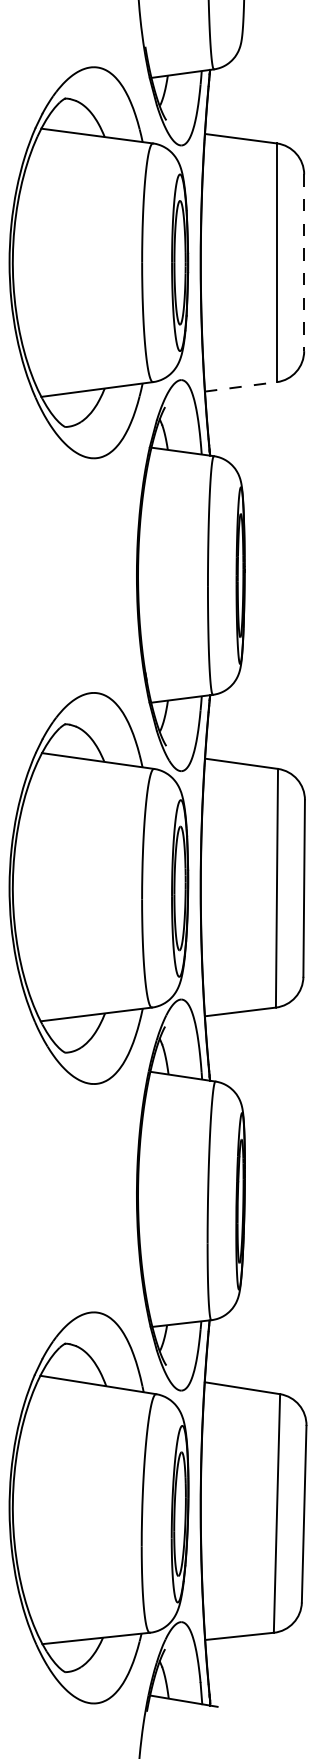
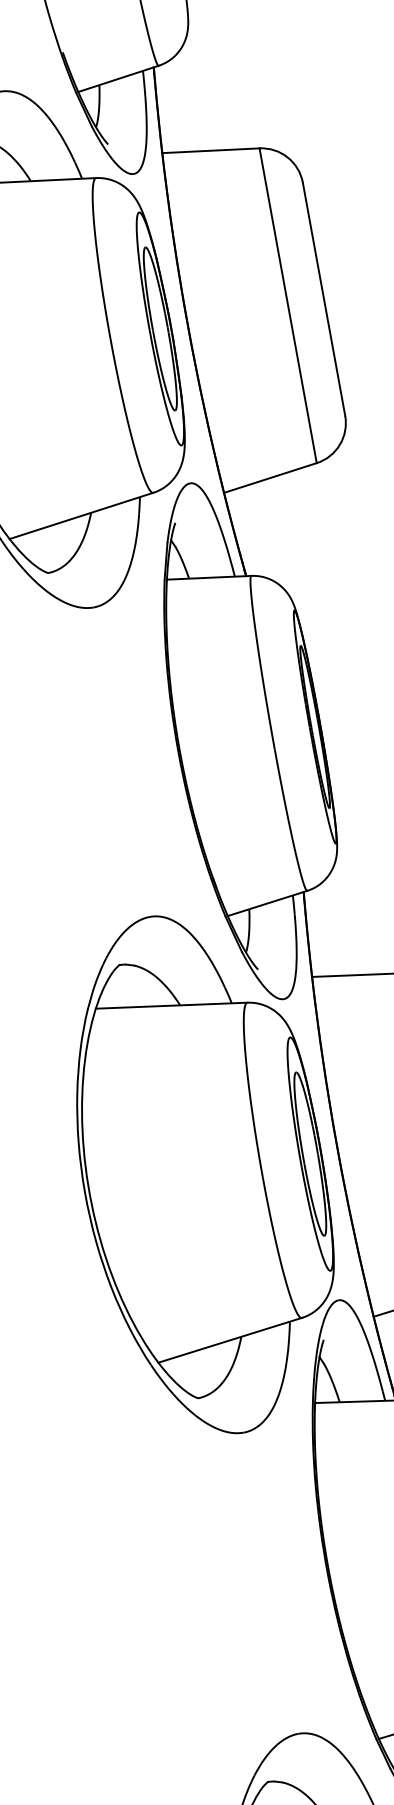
line: (304, 263) -> (324, 300), dashed -> solid
line: (241, 386) -> (271, 477), dashed -> solid

